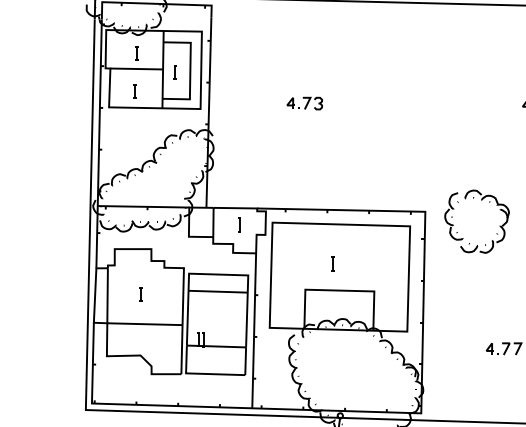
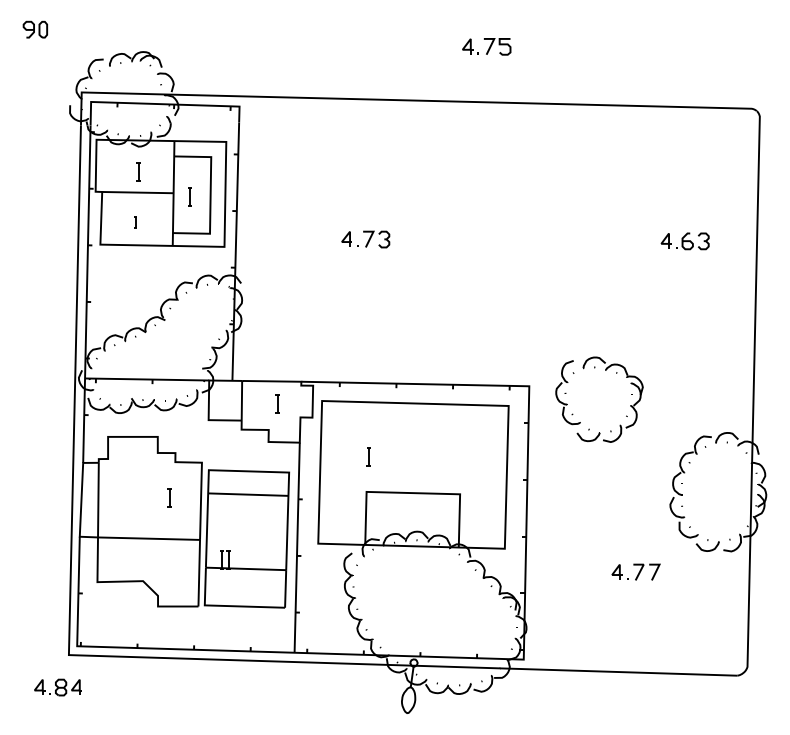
part: (134, 91) -> (135, 222), size x0.6
part: (332, 263) -> (368, 456), moved
part: (140, 293) -> (169, 497), moved

